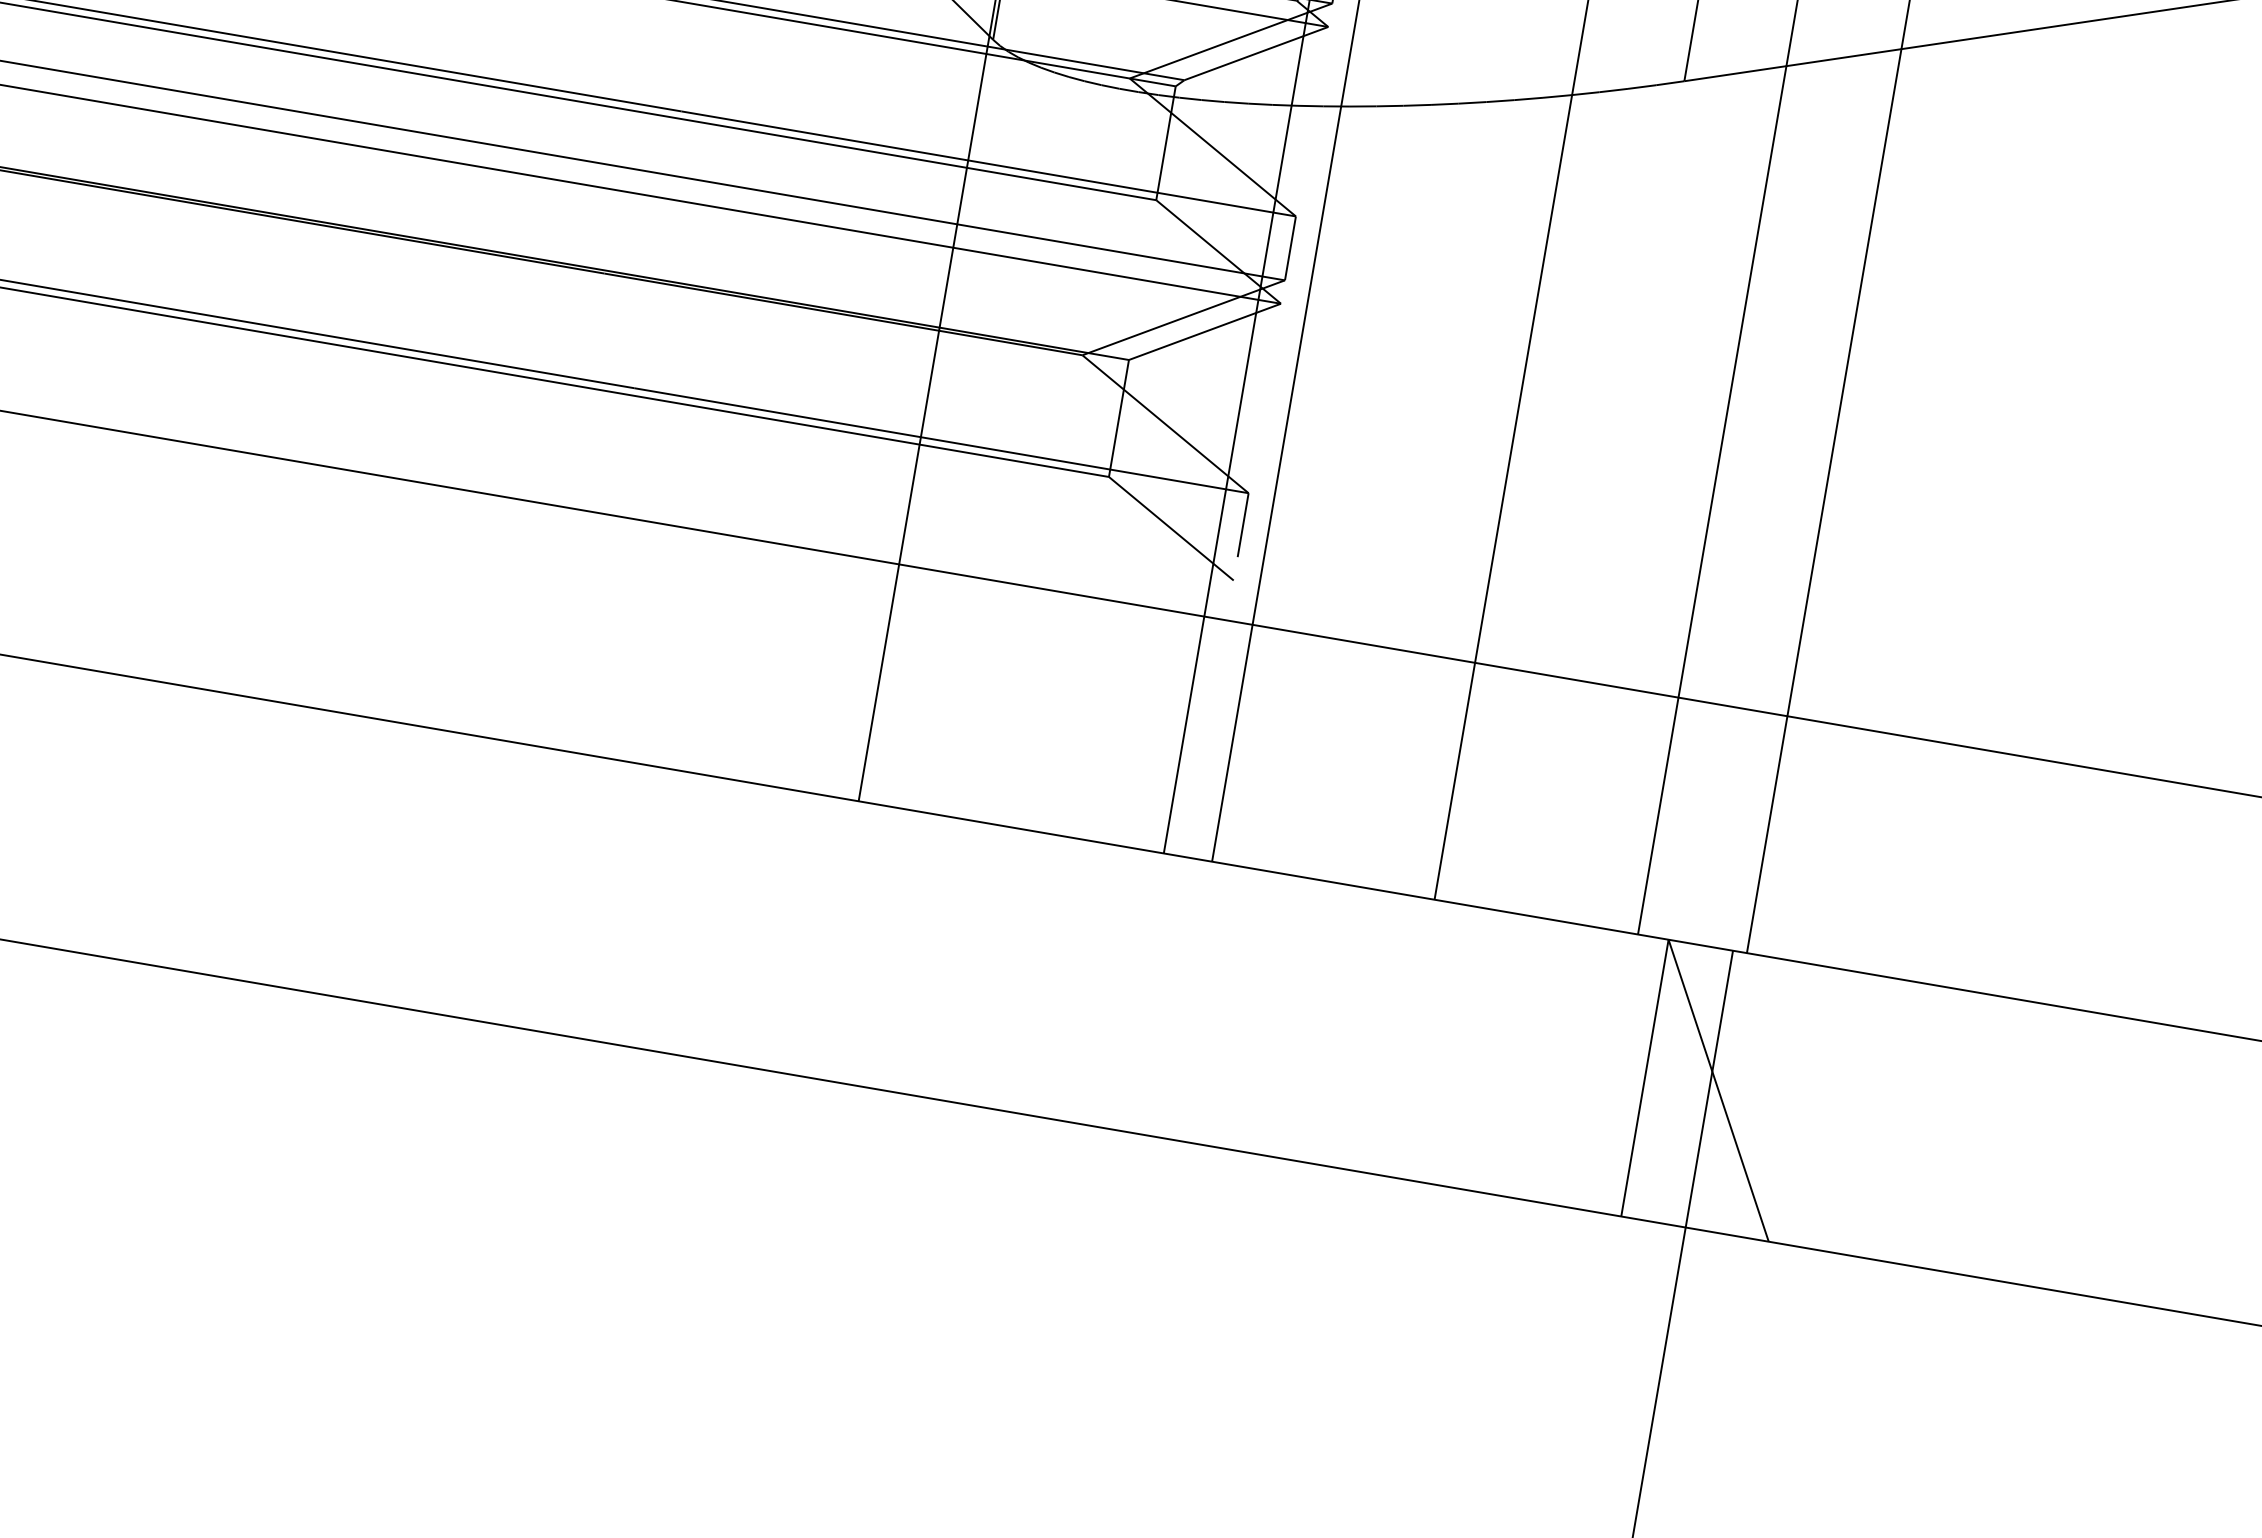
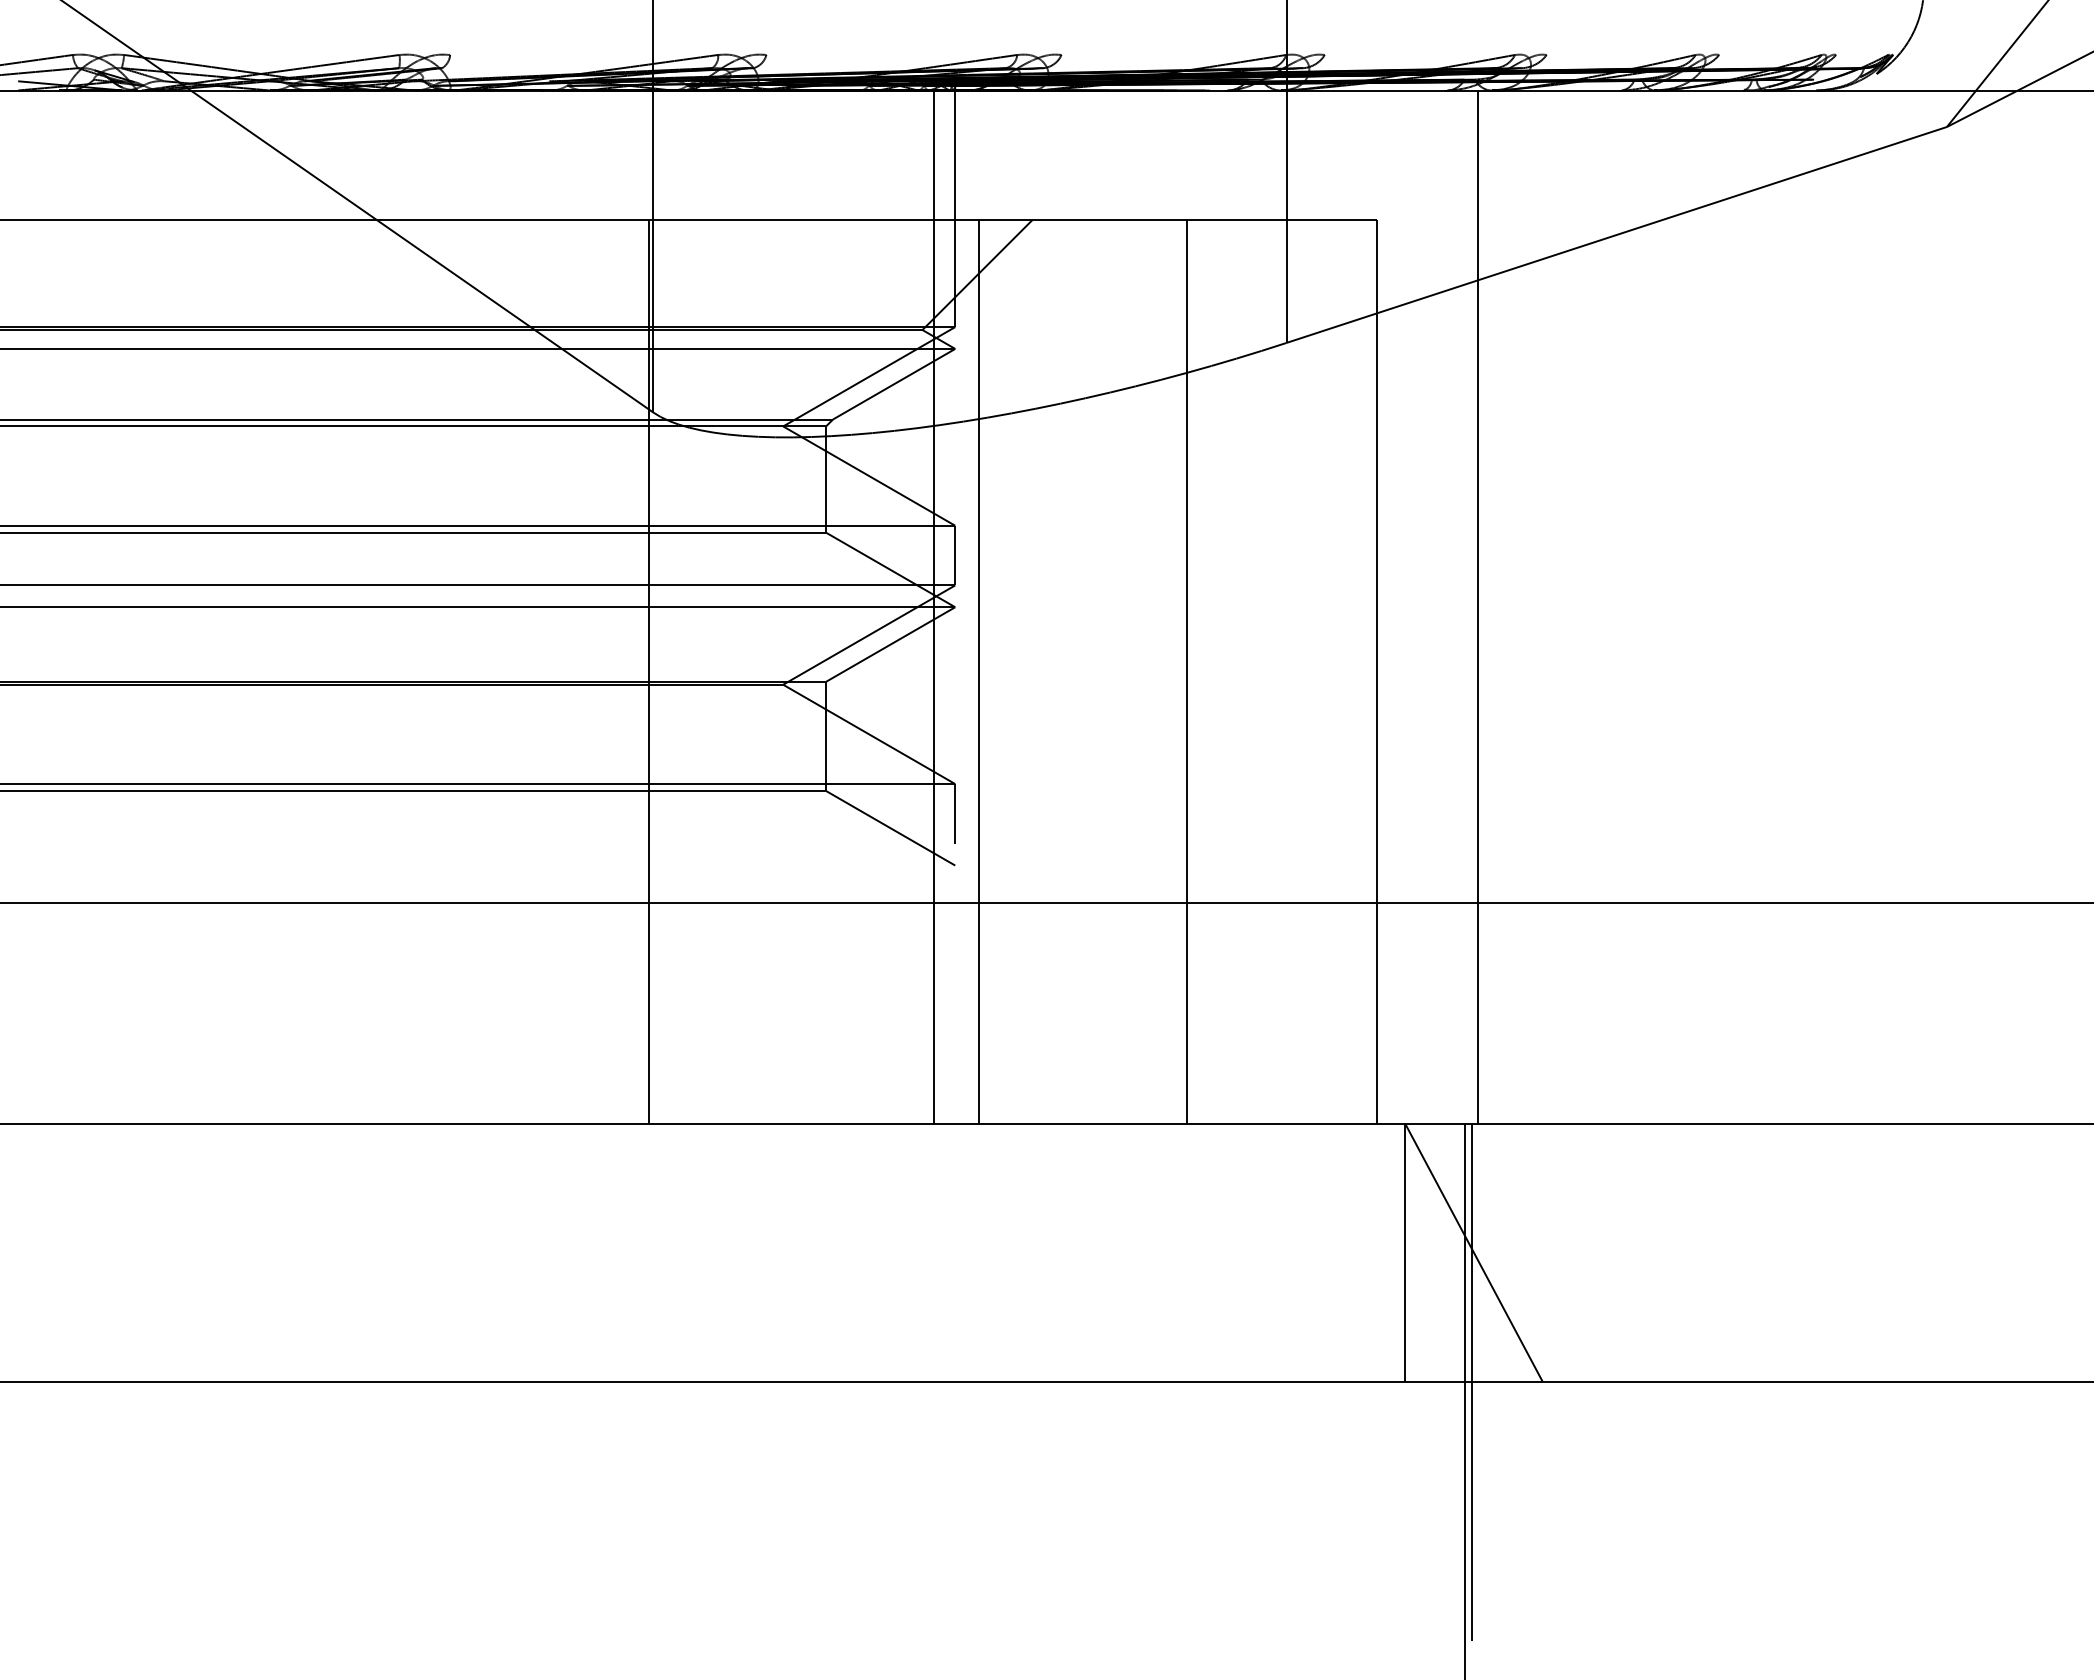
line: (1692, 1227) -> (1471, 1381), added

